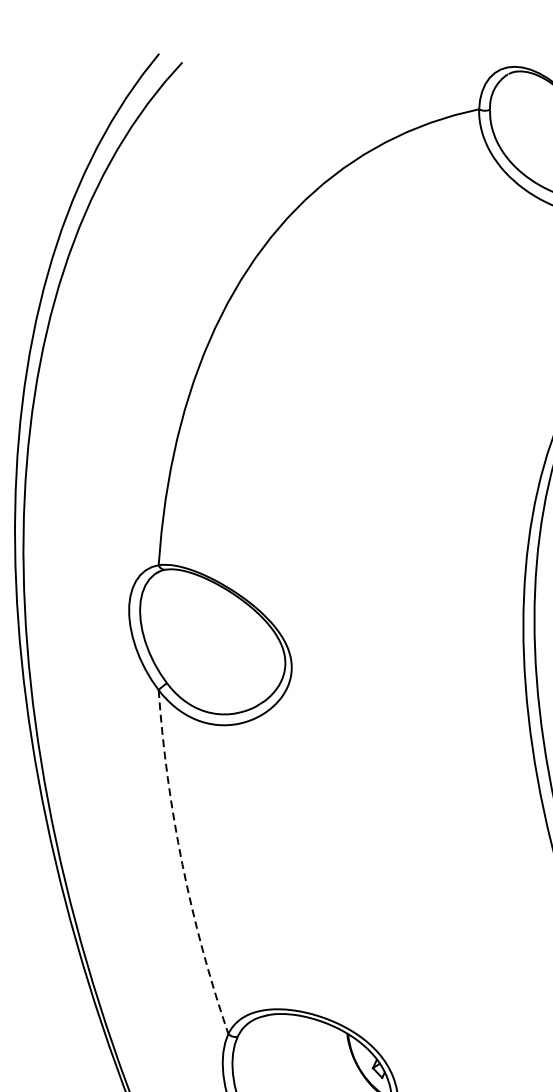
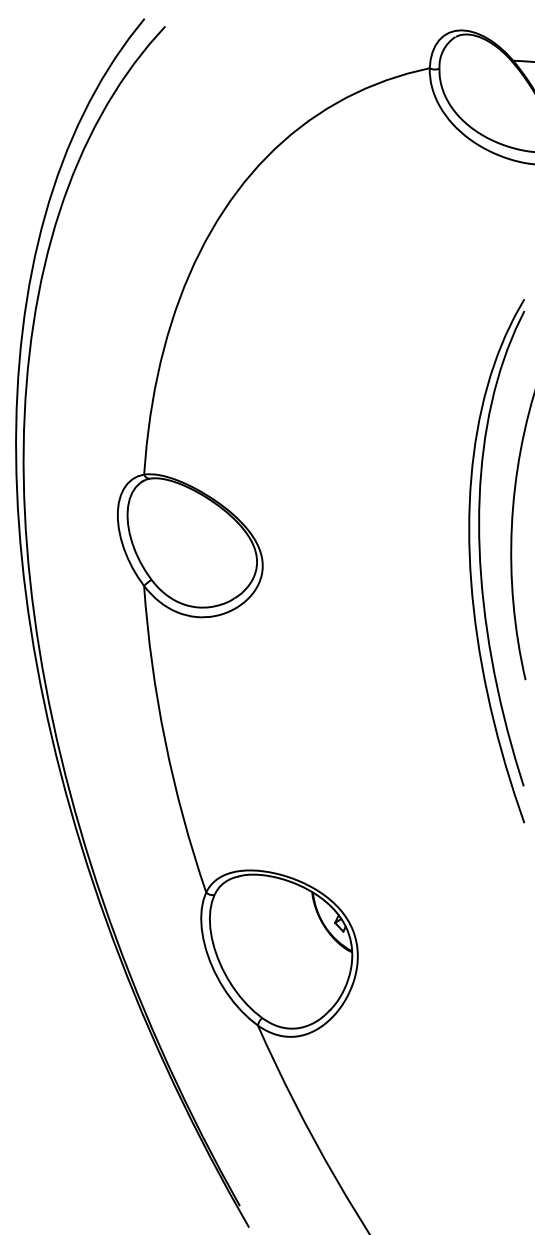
arc: (182, 864) -> (165, 741), dashed -> solid

